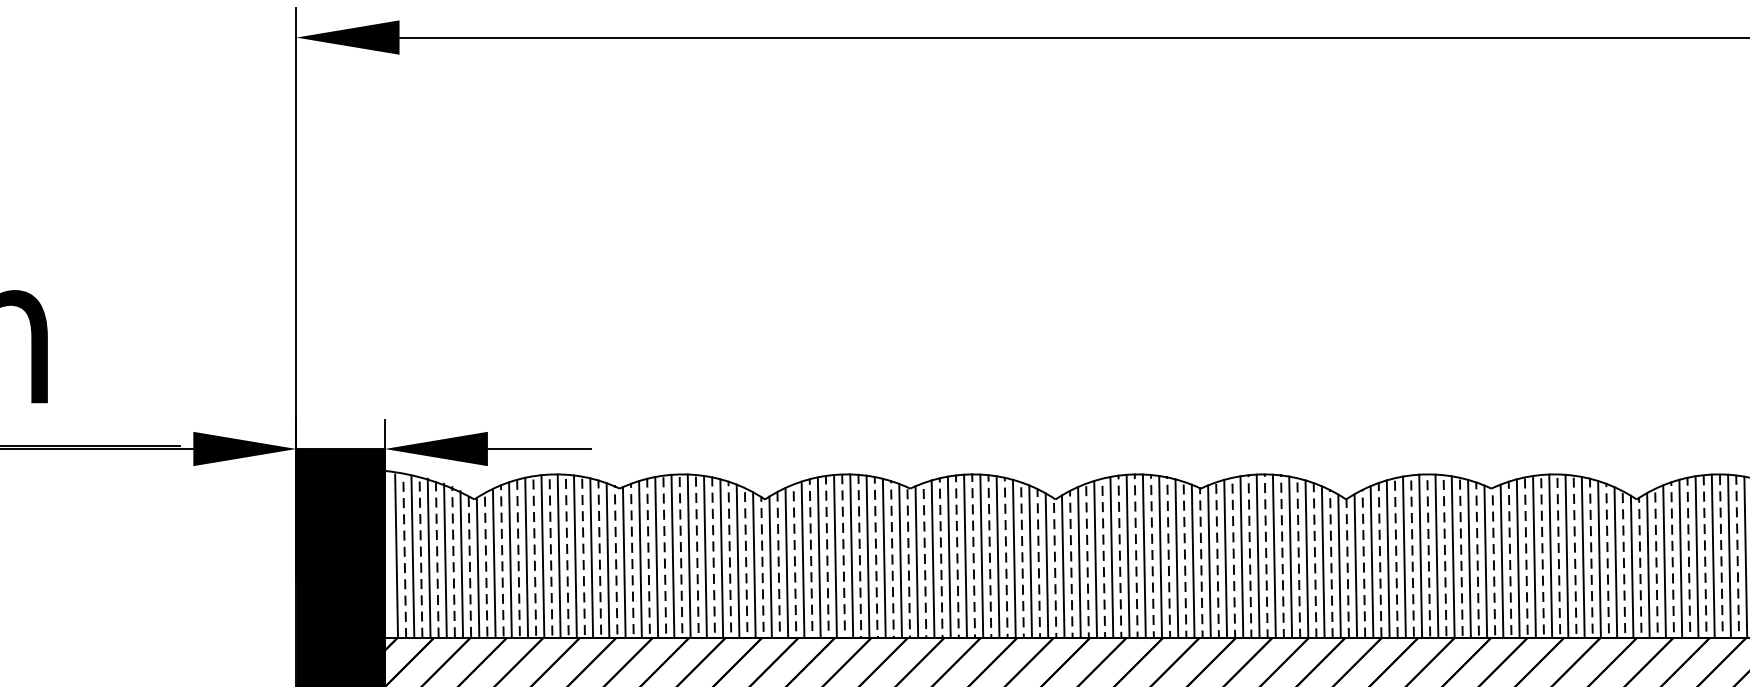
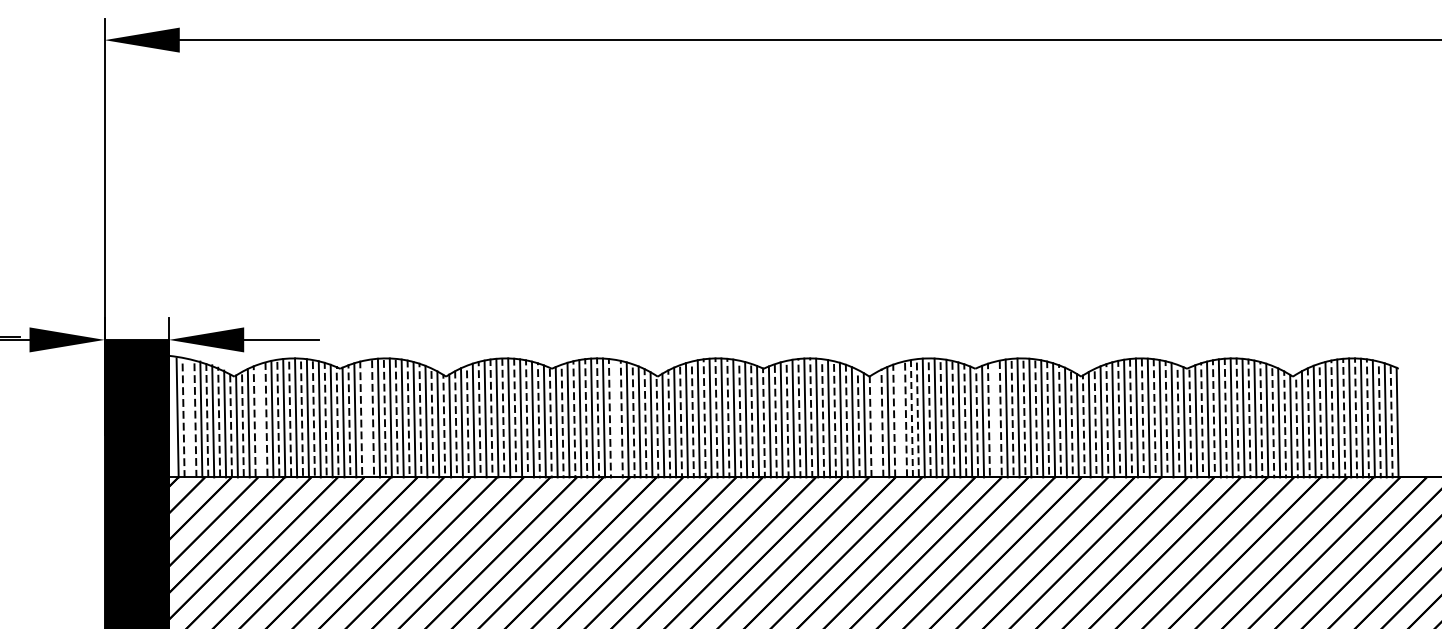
line: (412, 556) -> (189, 418), removed
line: (657, 556) -> (367, 418), removed
line: (997, 556) -> (615, 418), removed
line: (1403, 556) -> (911, 418), solid -> dashed
line: (1388, 558) -> (900, 419), removed
line: (1517, 558) -> (994, 419), removed
line: (510, 559) -> (260, 420), removed
line: (1355, 565) -> (876, 424), removed

